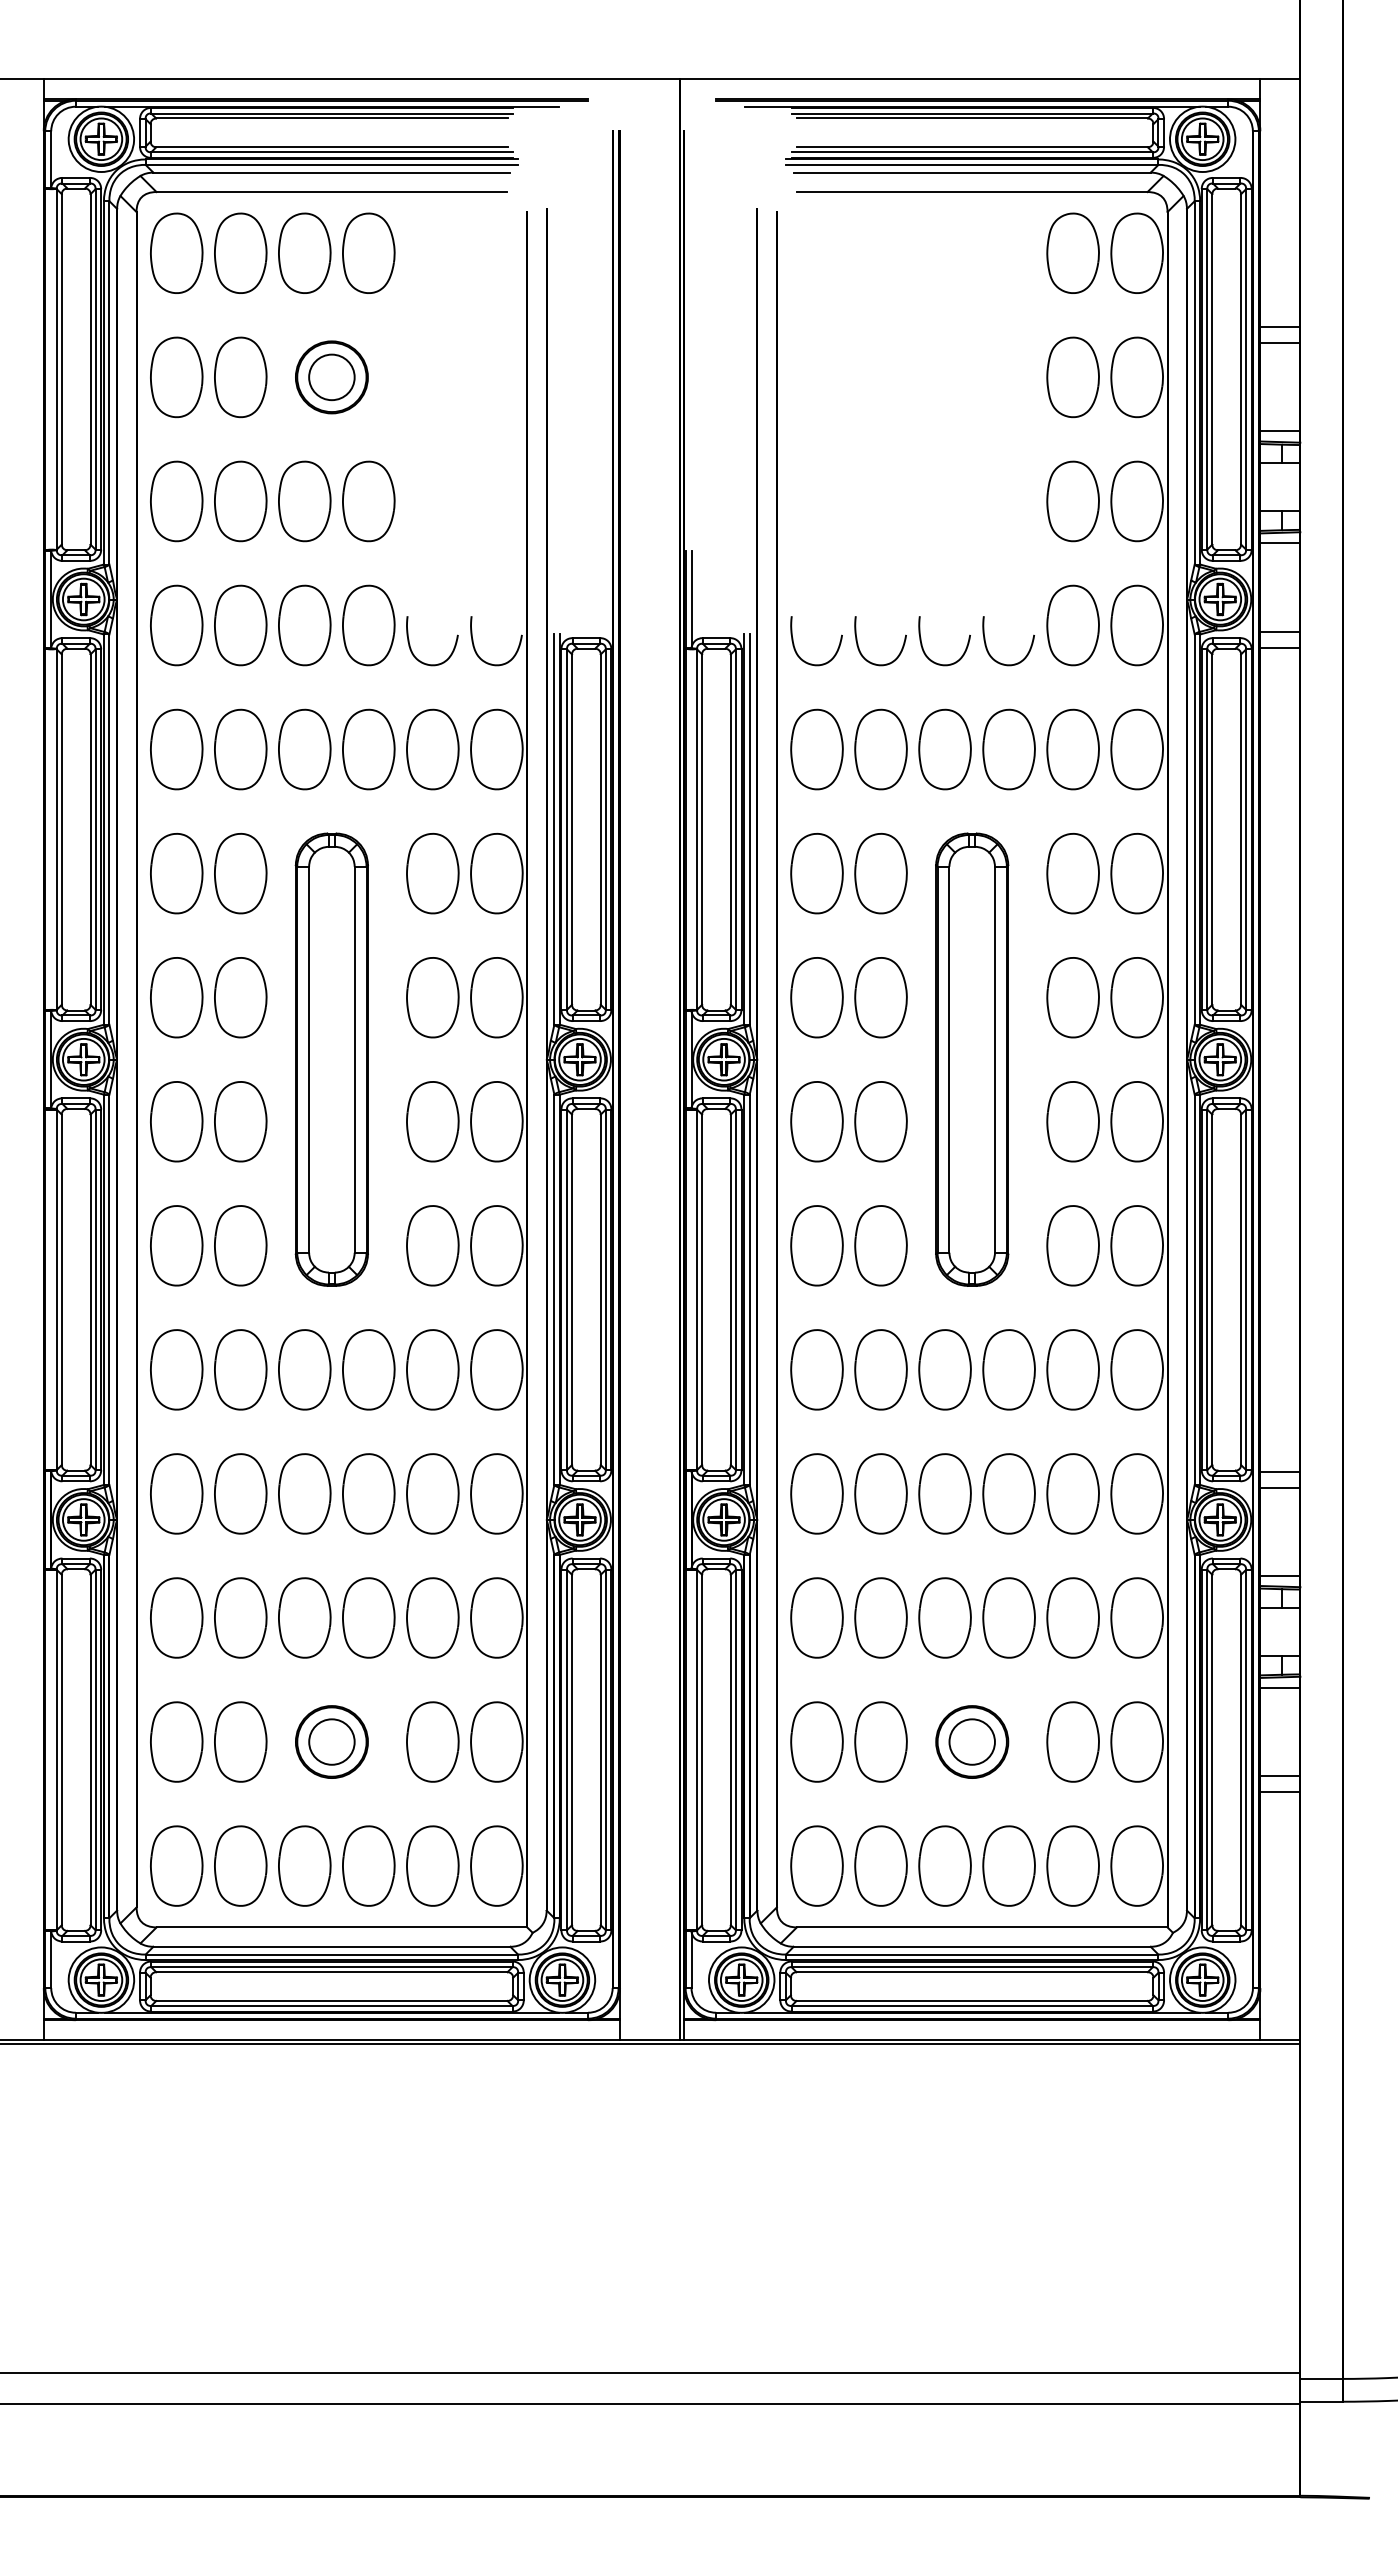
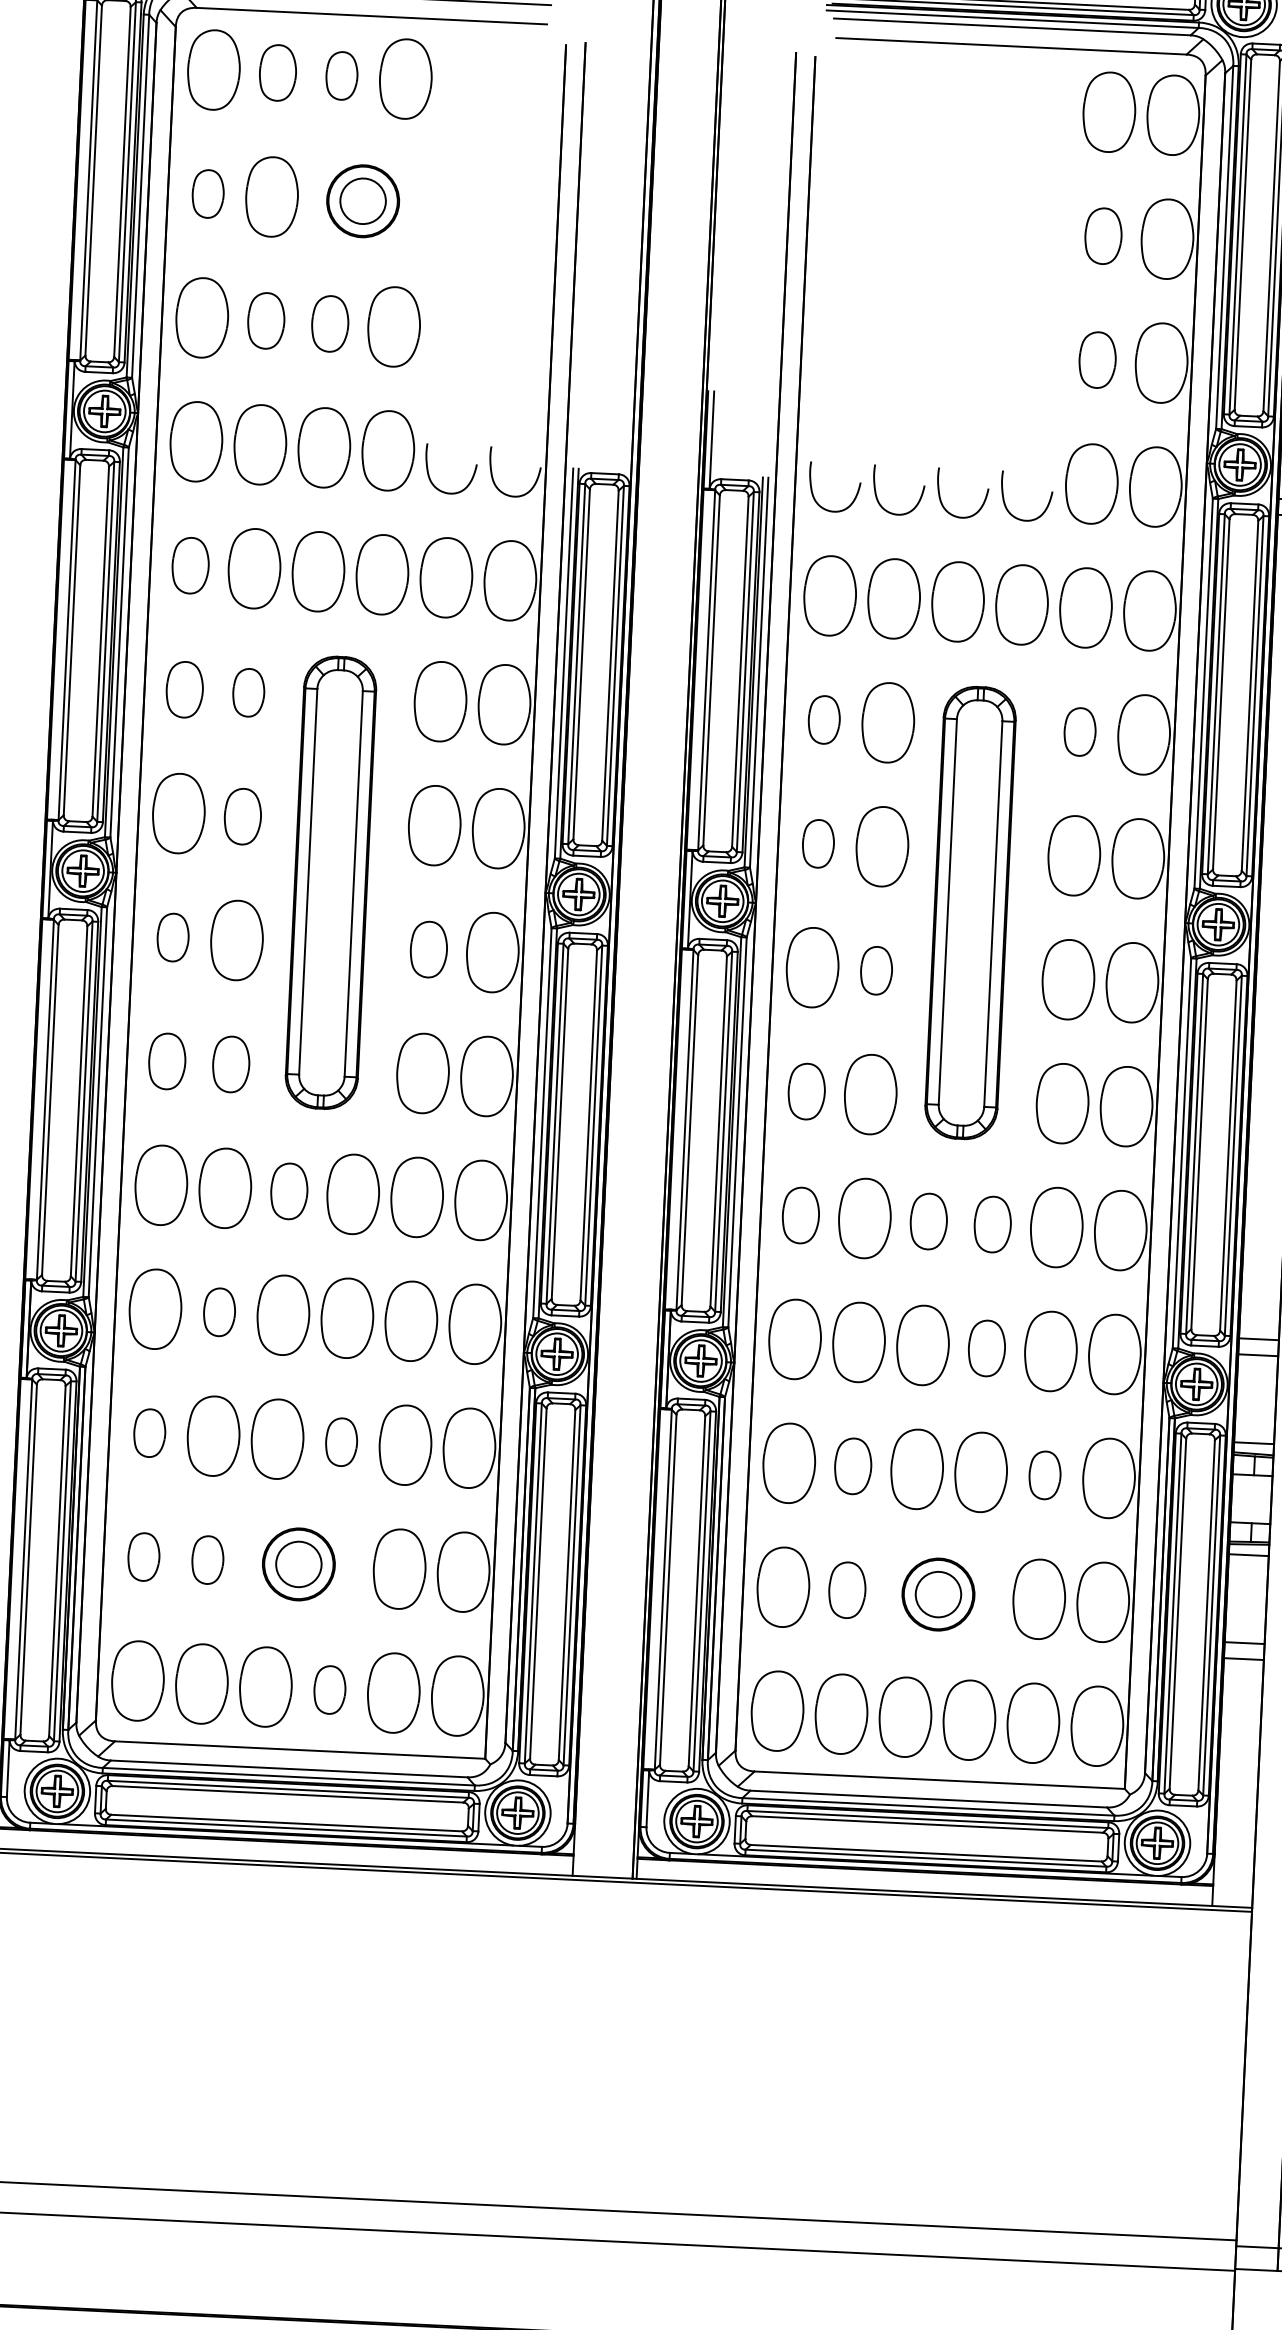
part: (240, 252) -> (277, 72), size x0.7
part: (304, 252) -> (341, 75), size x0.6
part: (176, 377) -> (207, 194), size x0.6
part: (1072, 377) -> (1102, 236), size x0.7
part: (240, 501) -> (265, 320), size x0.7
part: (304, 501) -> (329, 323), size x0.7
part: (1072, 501) -> (1097, 360), size x0.7
part: (176, 749) -> (190, 565), size x0.7
part: (176, 873) -> (184, 689), size x0.7
part: (240, 873) -> (248, 692), size x0.6
part: (816, 873) -> (823, 719), size x0.6
part: (1072, 873) -> (1079, 731), size x0.6
part: (240, 997) -> (242, 816), size x0.7
part: (816, 997) -> (817, 843), size x0.6
part: (176, 1121) -> (172, 937), size x0.6
part: (432, 1121) -> (428, 949), size x0.7
part: (880, 1121) -> (876, 970), size x0.6
part: (176, 1245) -> (167, 1061), size x0.7
part: (240, 1245) -> (230, 1064), size x0.7
part: (816, 1245) -> (806, 1091), size x0.7
part: (304, 1369) -> (289, 1190), size x0.7
part: (816, 1369) -> (800, 1215), size x0.7
part: (944, 1369) -> (928, 1221), size x0.7
part: (1008, 1369) -> (992, 1224), size x0.7
part: (240, 1493) -> (219, 1311), size x0.6
part: (1008, 1493) -> (986, 1348), size x0.7
part: (176, 1617) -> (149, 1432), size x0.6
part: (368, 1617) -> (341, 1441), size x0.6
part: (880, 1617) -> (852, 1465), size x0.7
part: (1072, 1617) -> (1044, 1474), size x0.6
part: (176, 1741) -> (143, 1556), size x0.6
part: (240, 1741) -> (207, 1559), size x0.6
part: (880, 1741) -> (846, 1589), size x0.7
part: (368, 1865) -> (329, 1689), size x0.6

